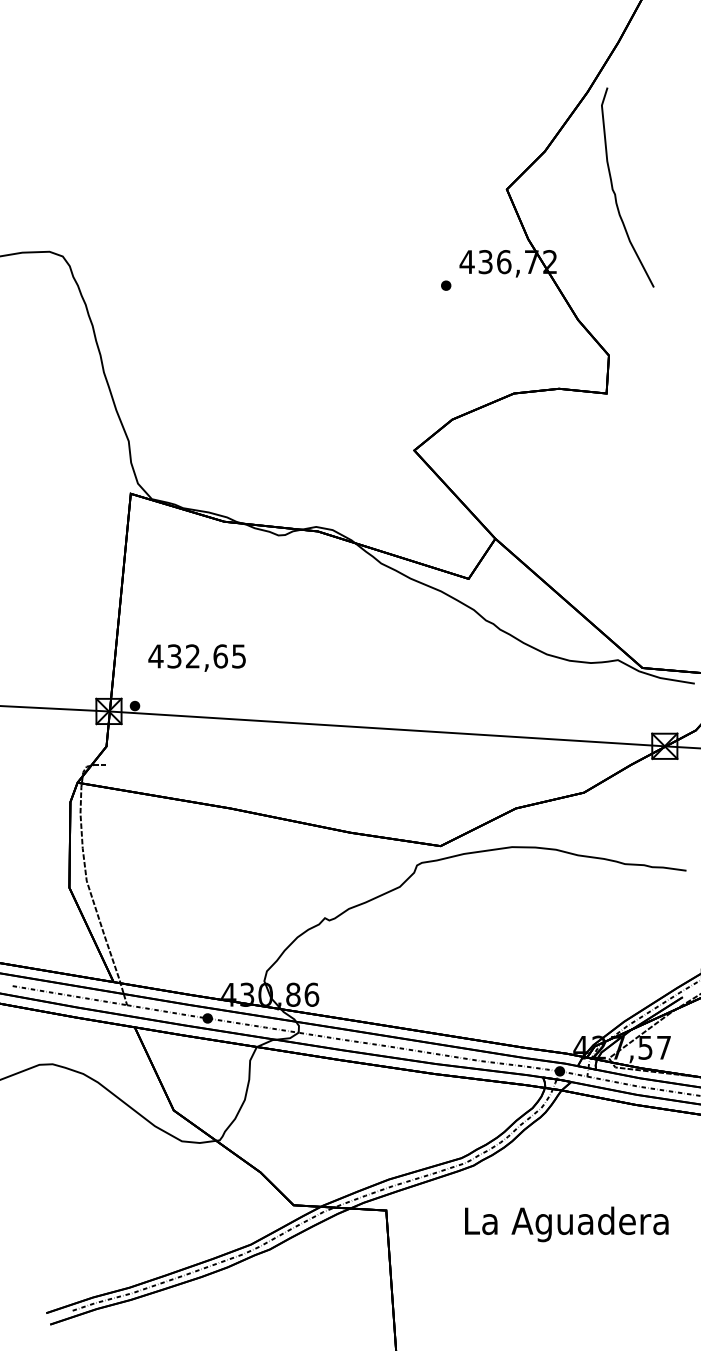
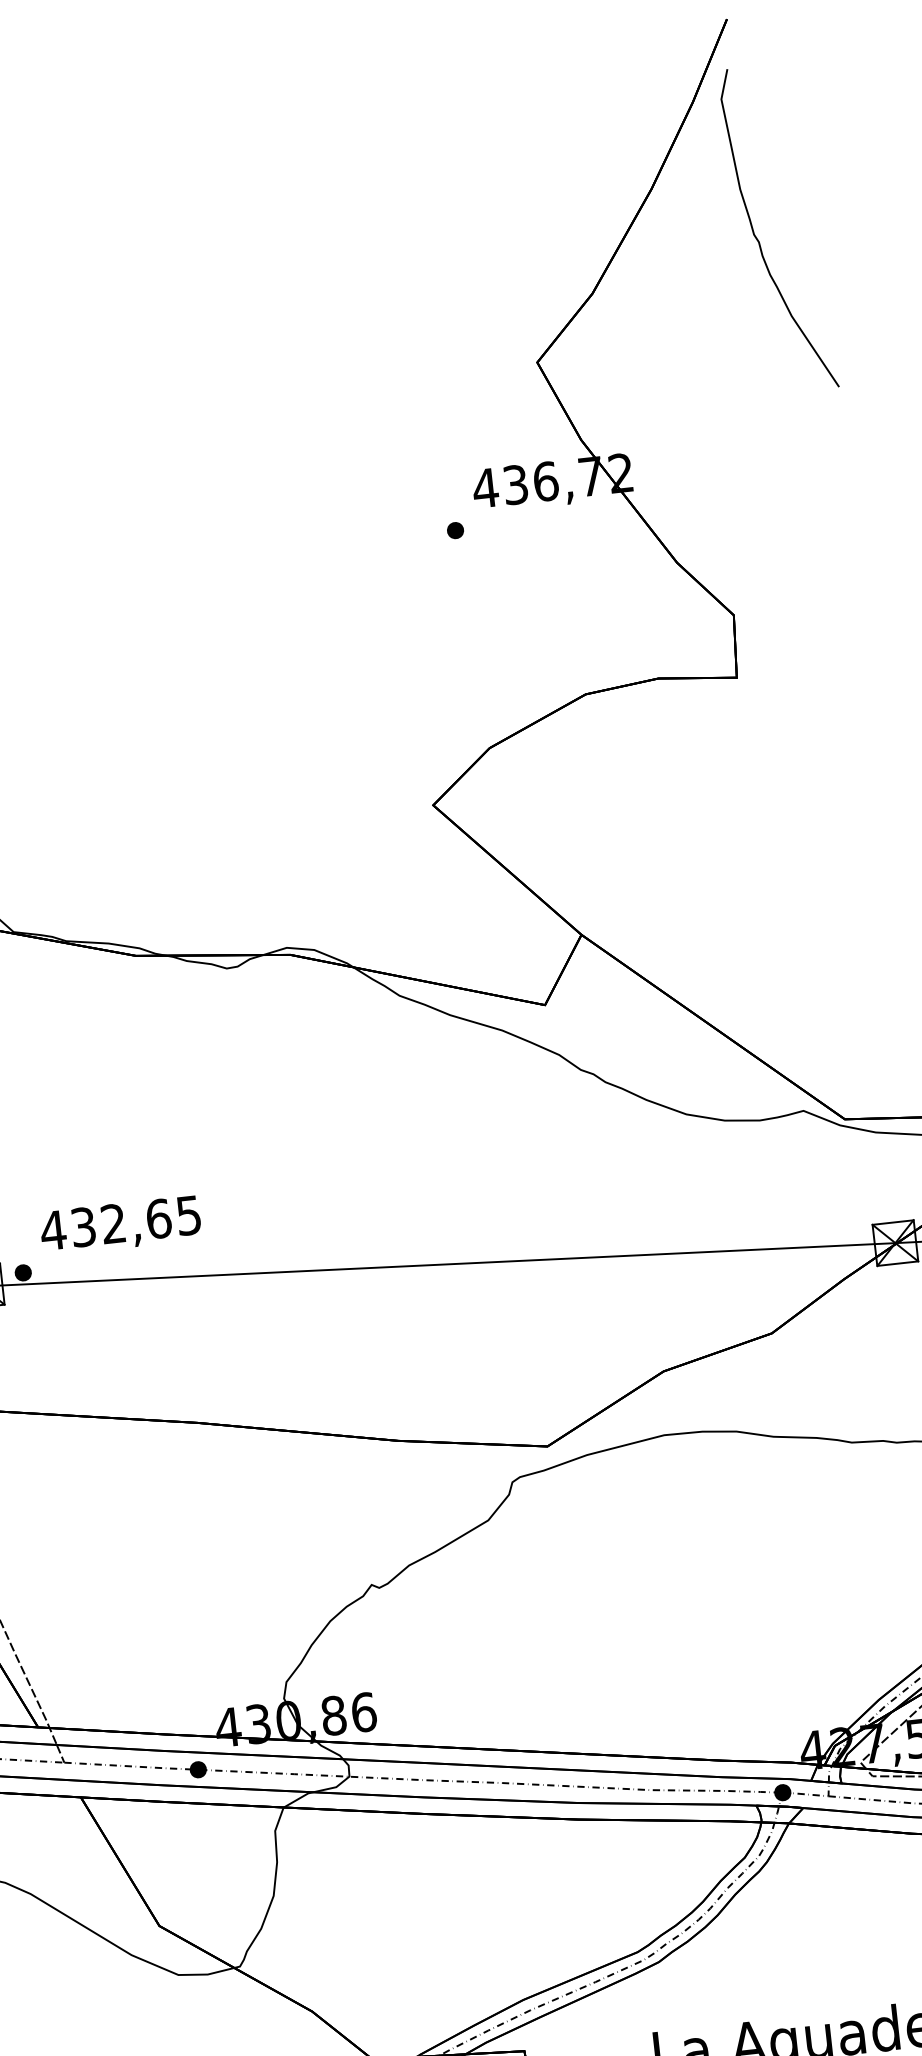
curve: (615, 192) -> (759, 238), moved
text: (196, 657) -> (119, 1224), moved

